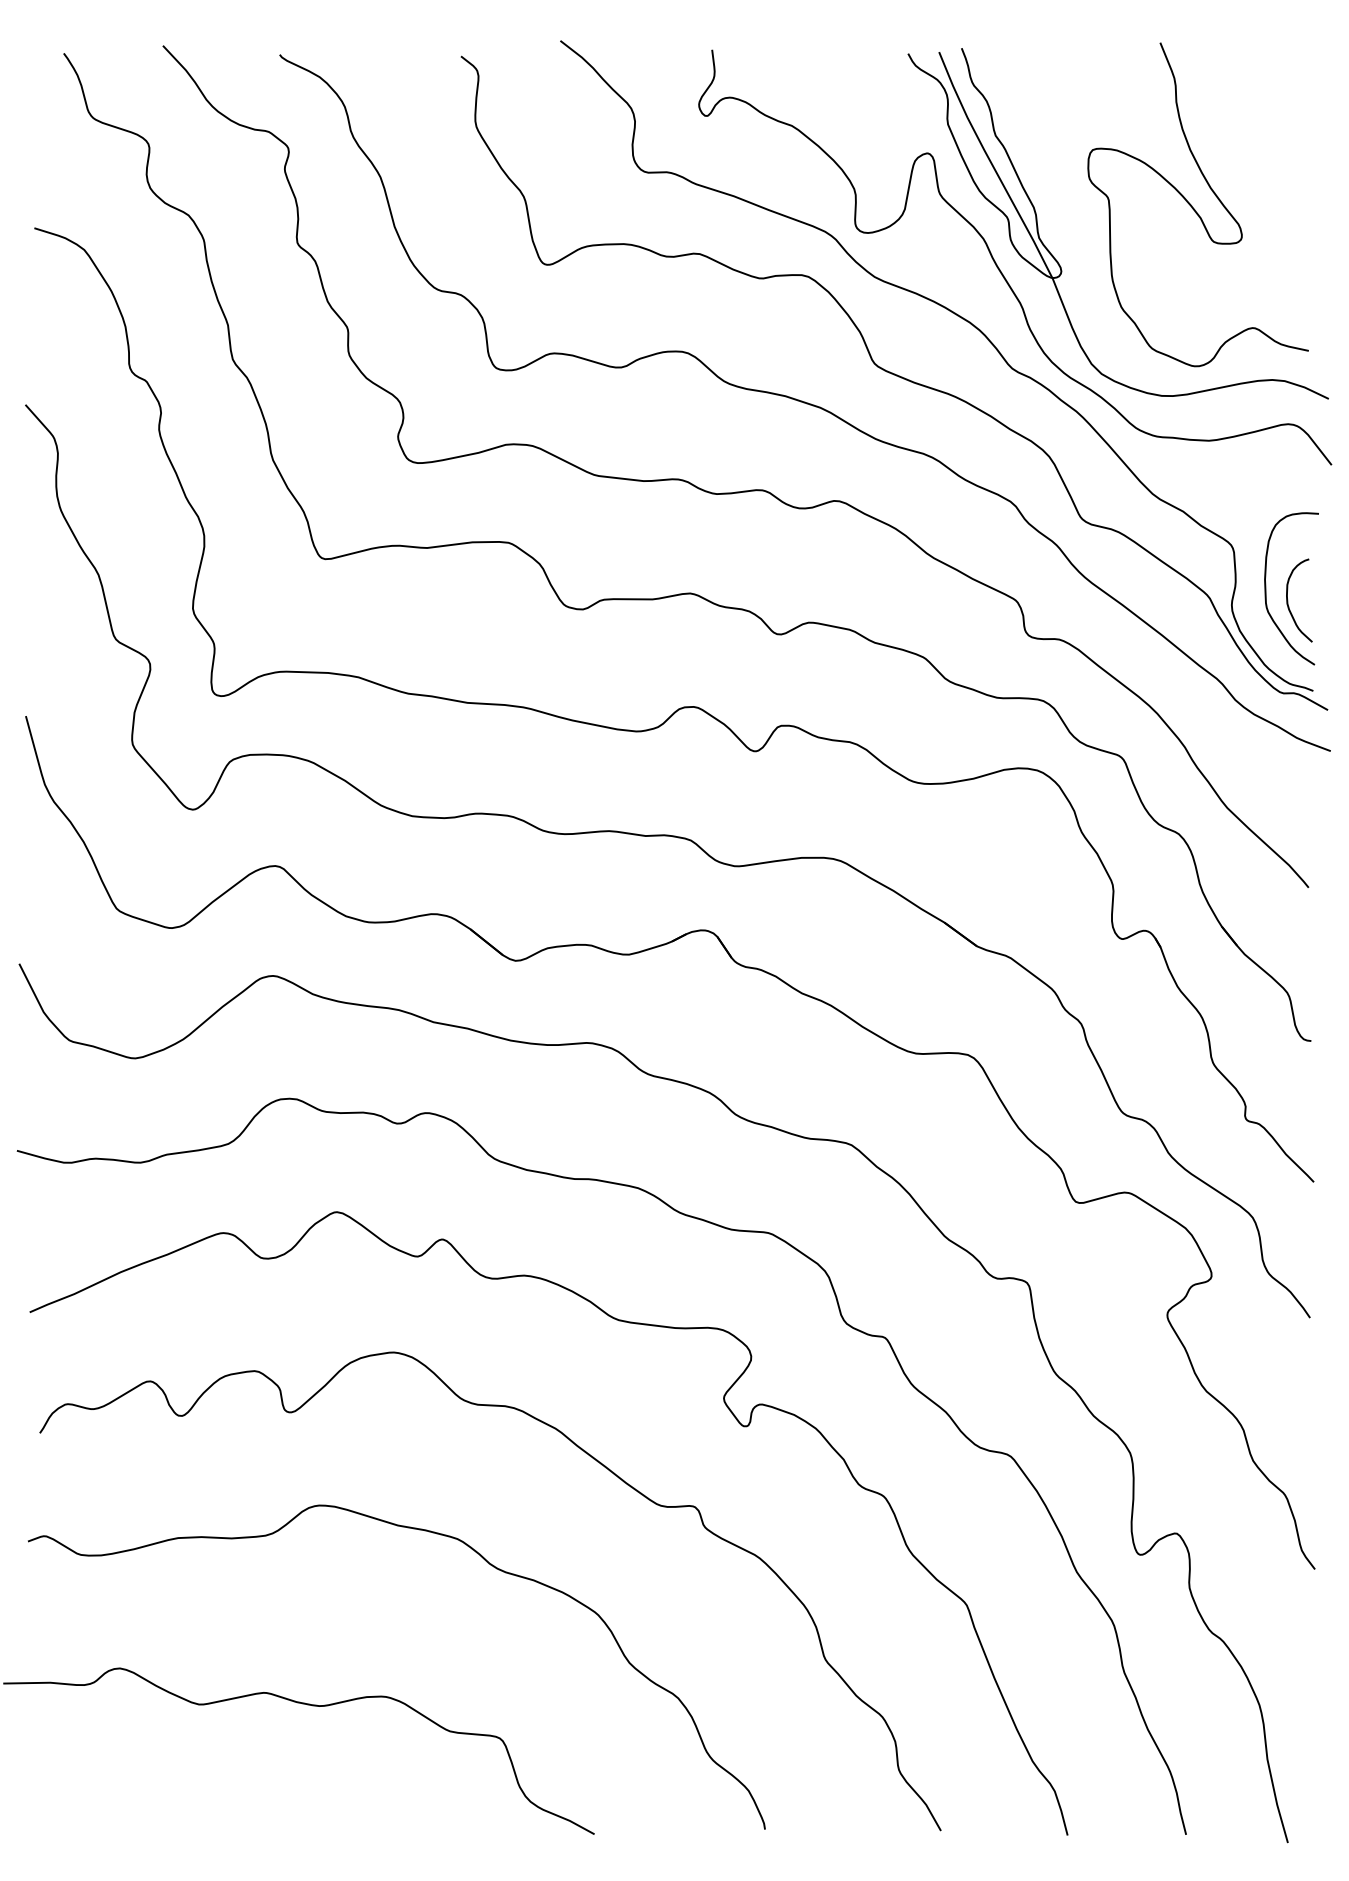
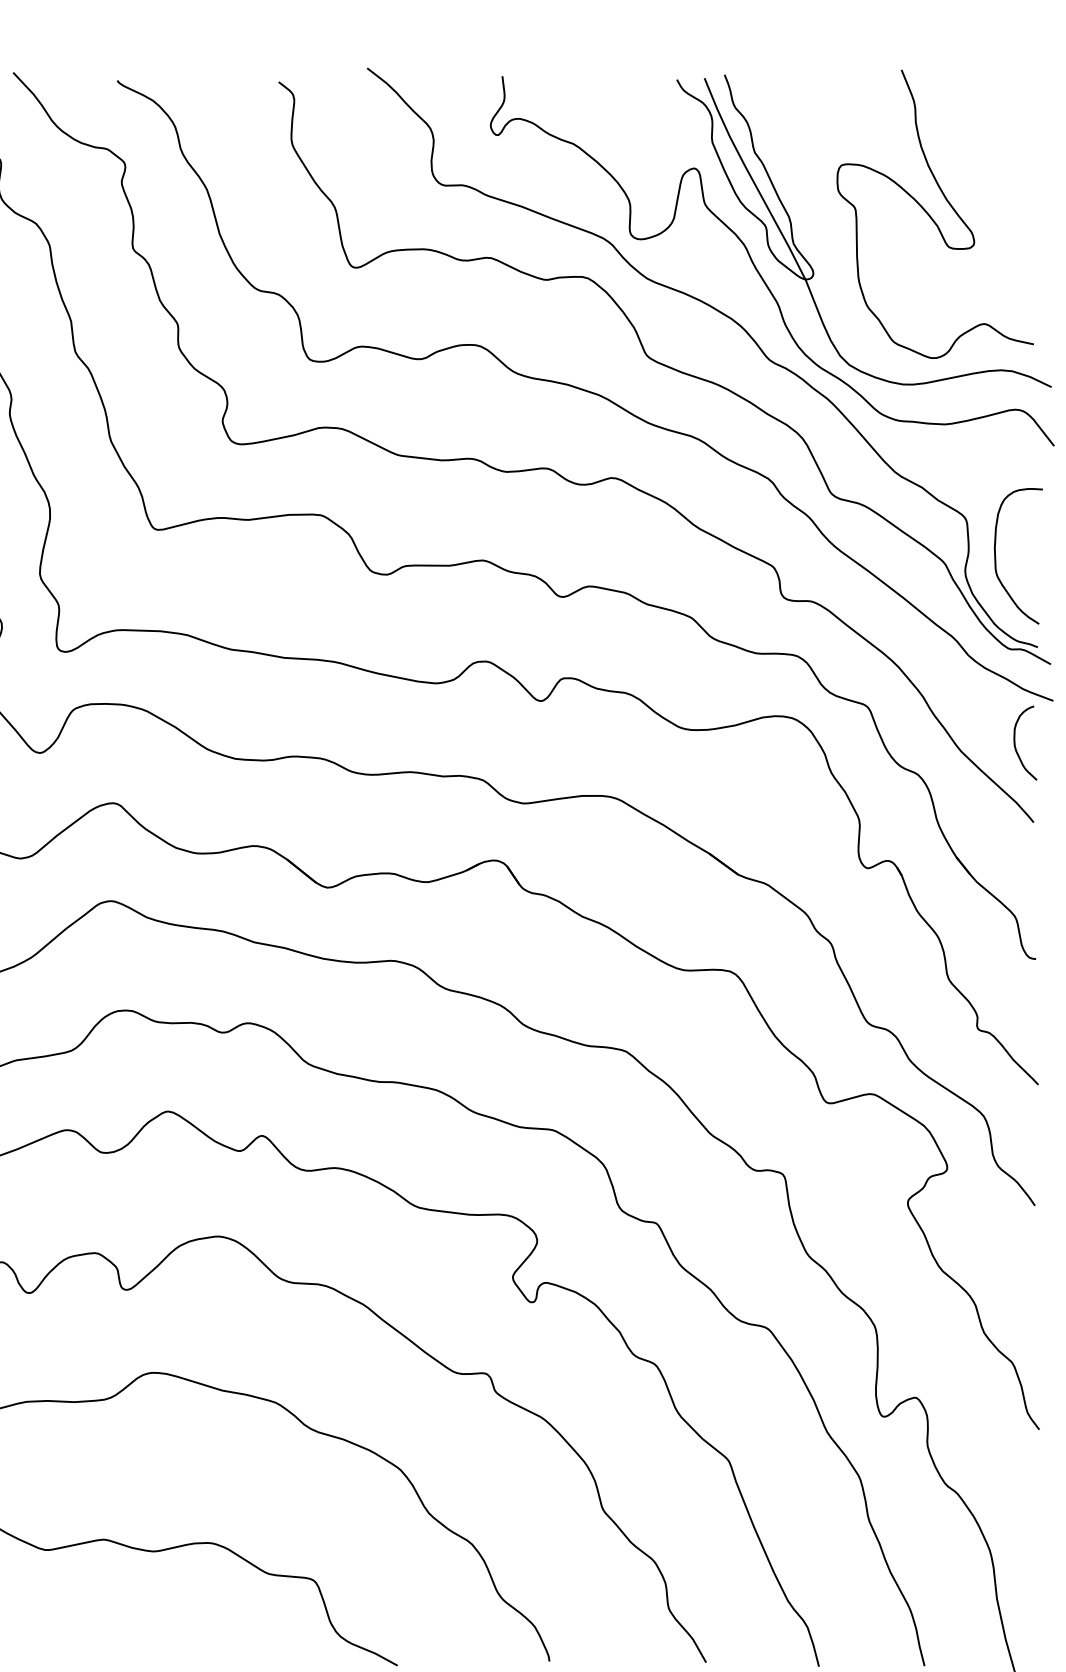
curve: (1288, 600) -> (1015, 743), moved

